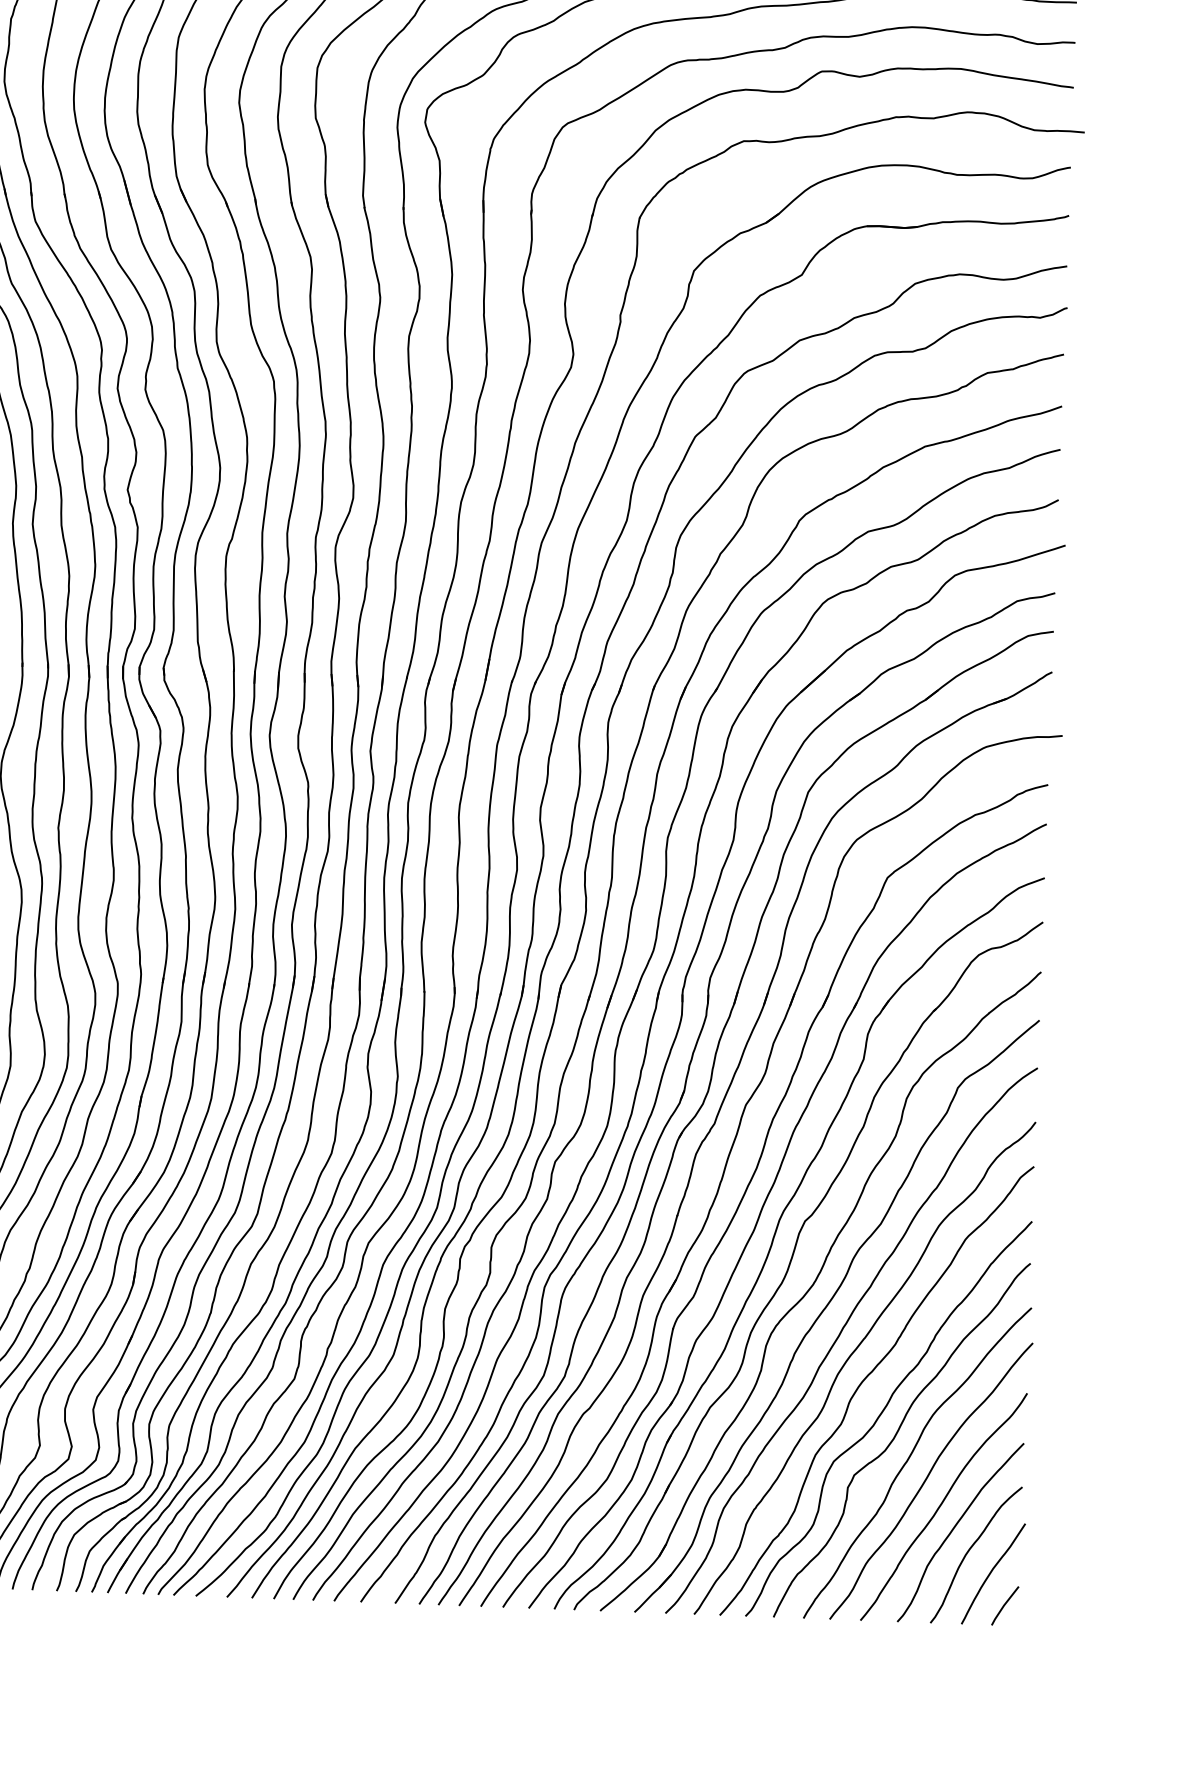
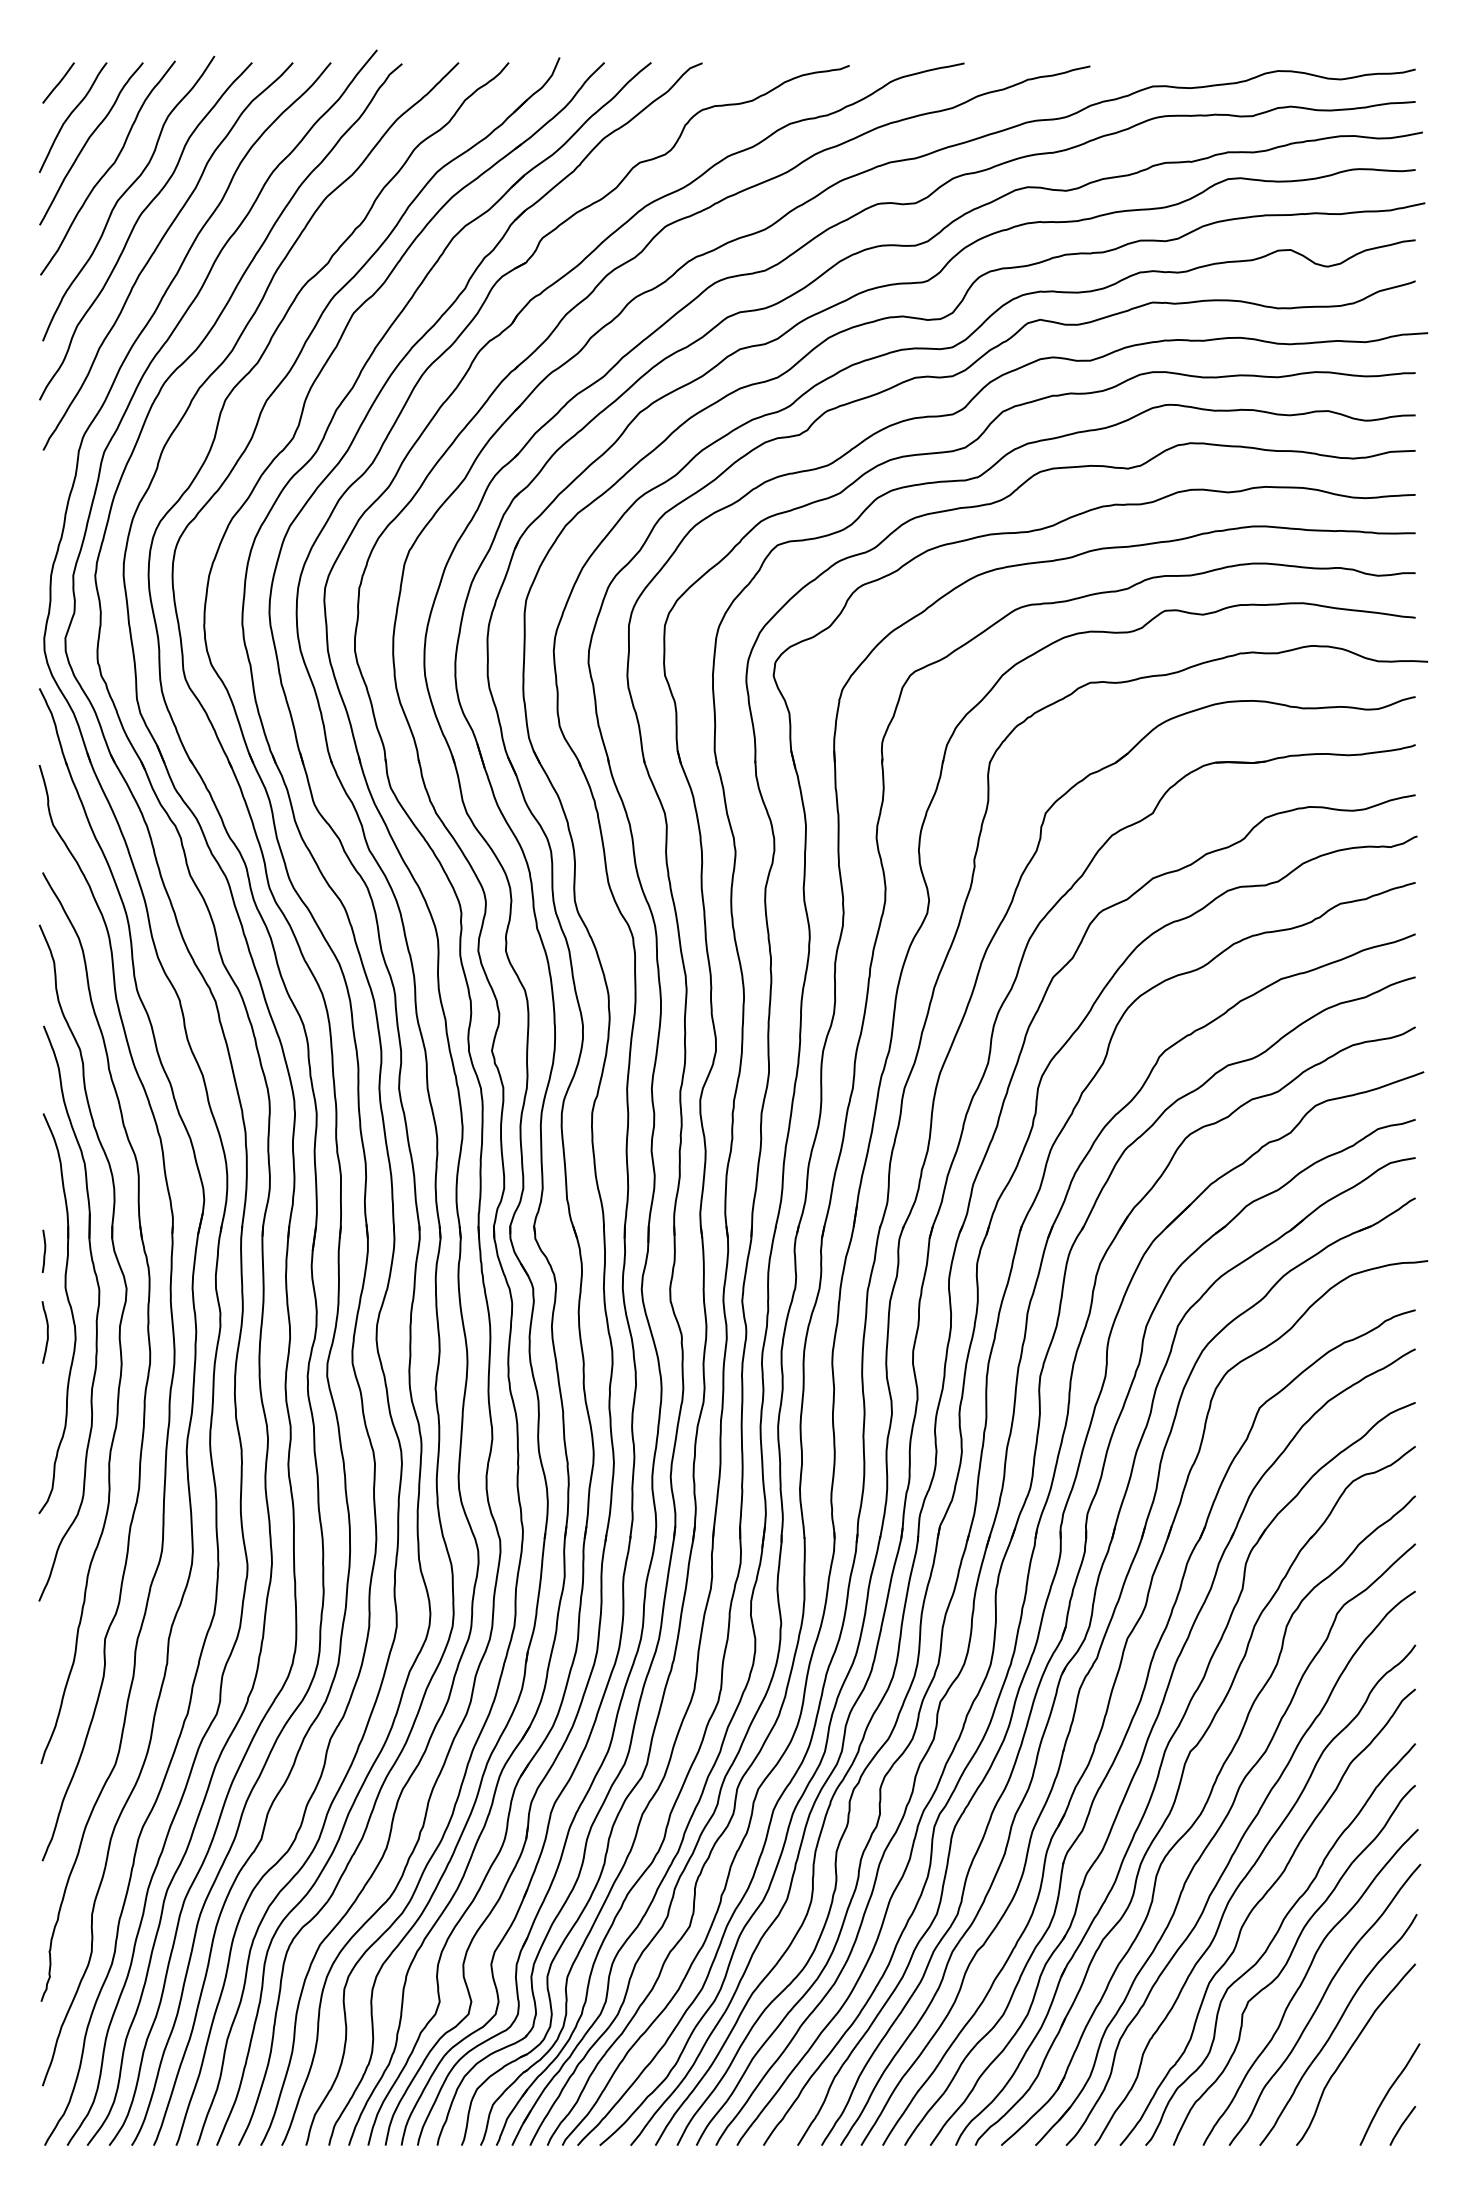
curve: (970, 1549) -> (1366, 2071), removed

